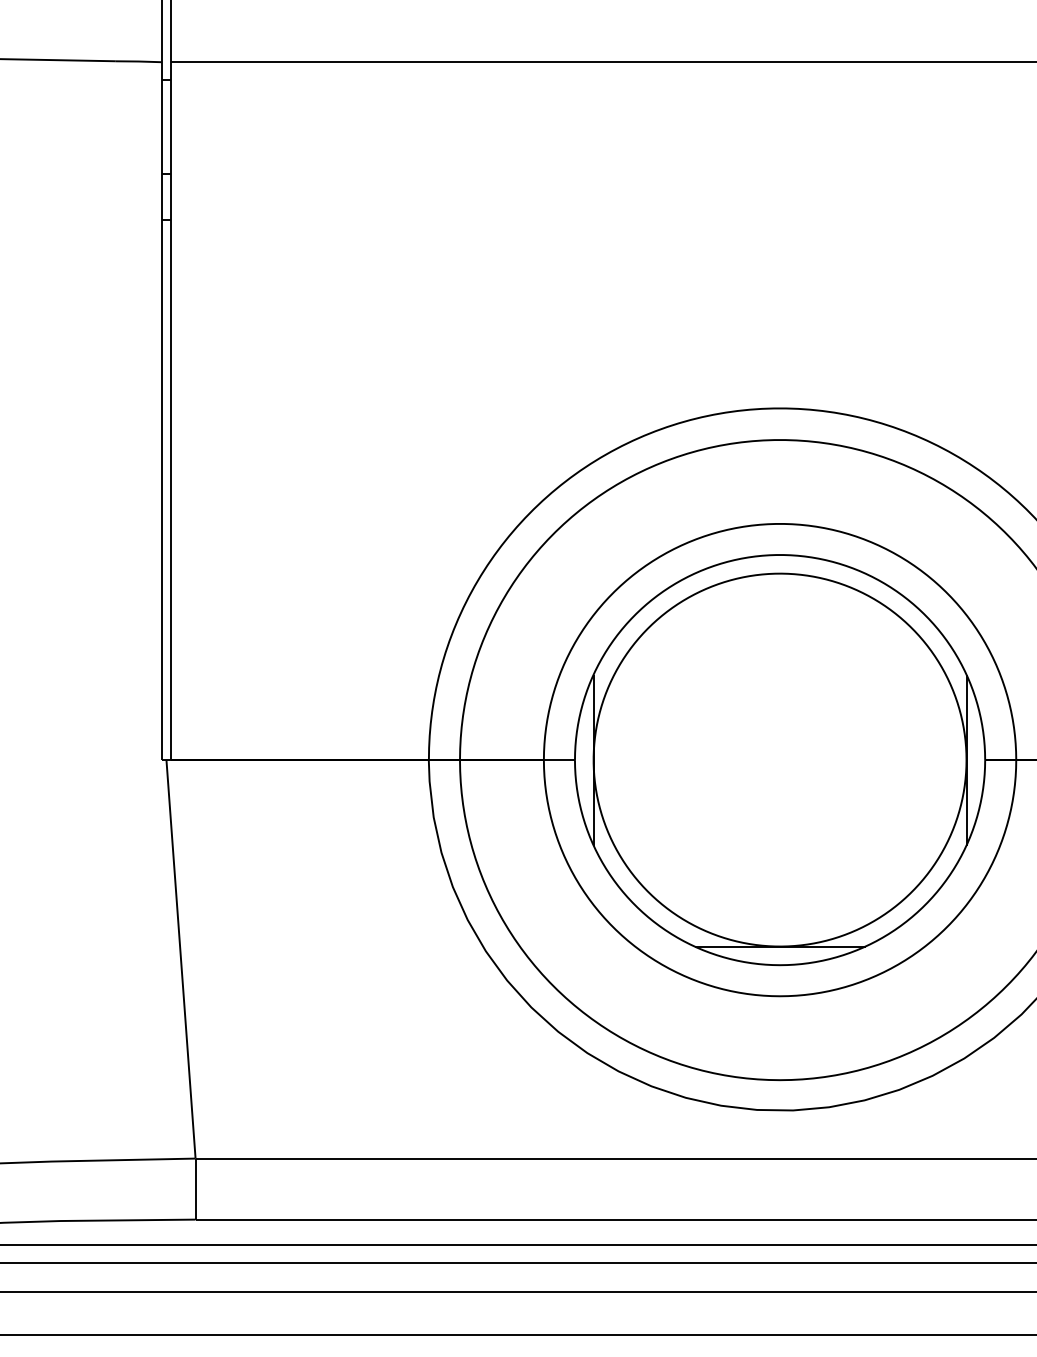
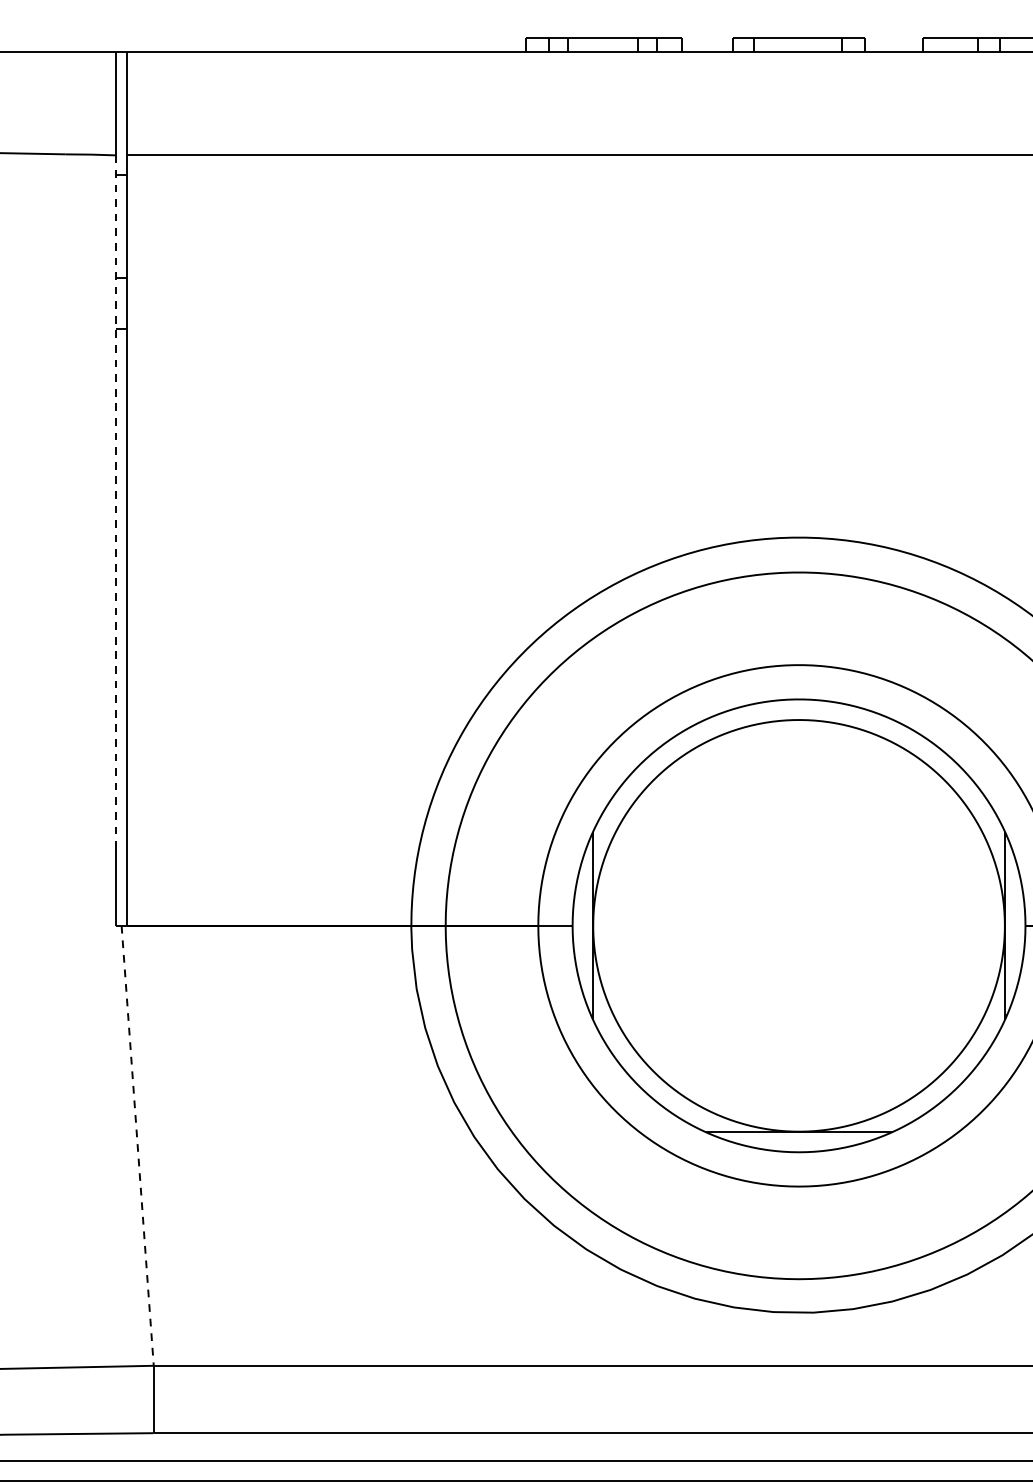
line: (161, 375) -> (116, 501), solid -> dashed
line: (181, 959) -> (138, 1145), solid -> dashed

